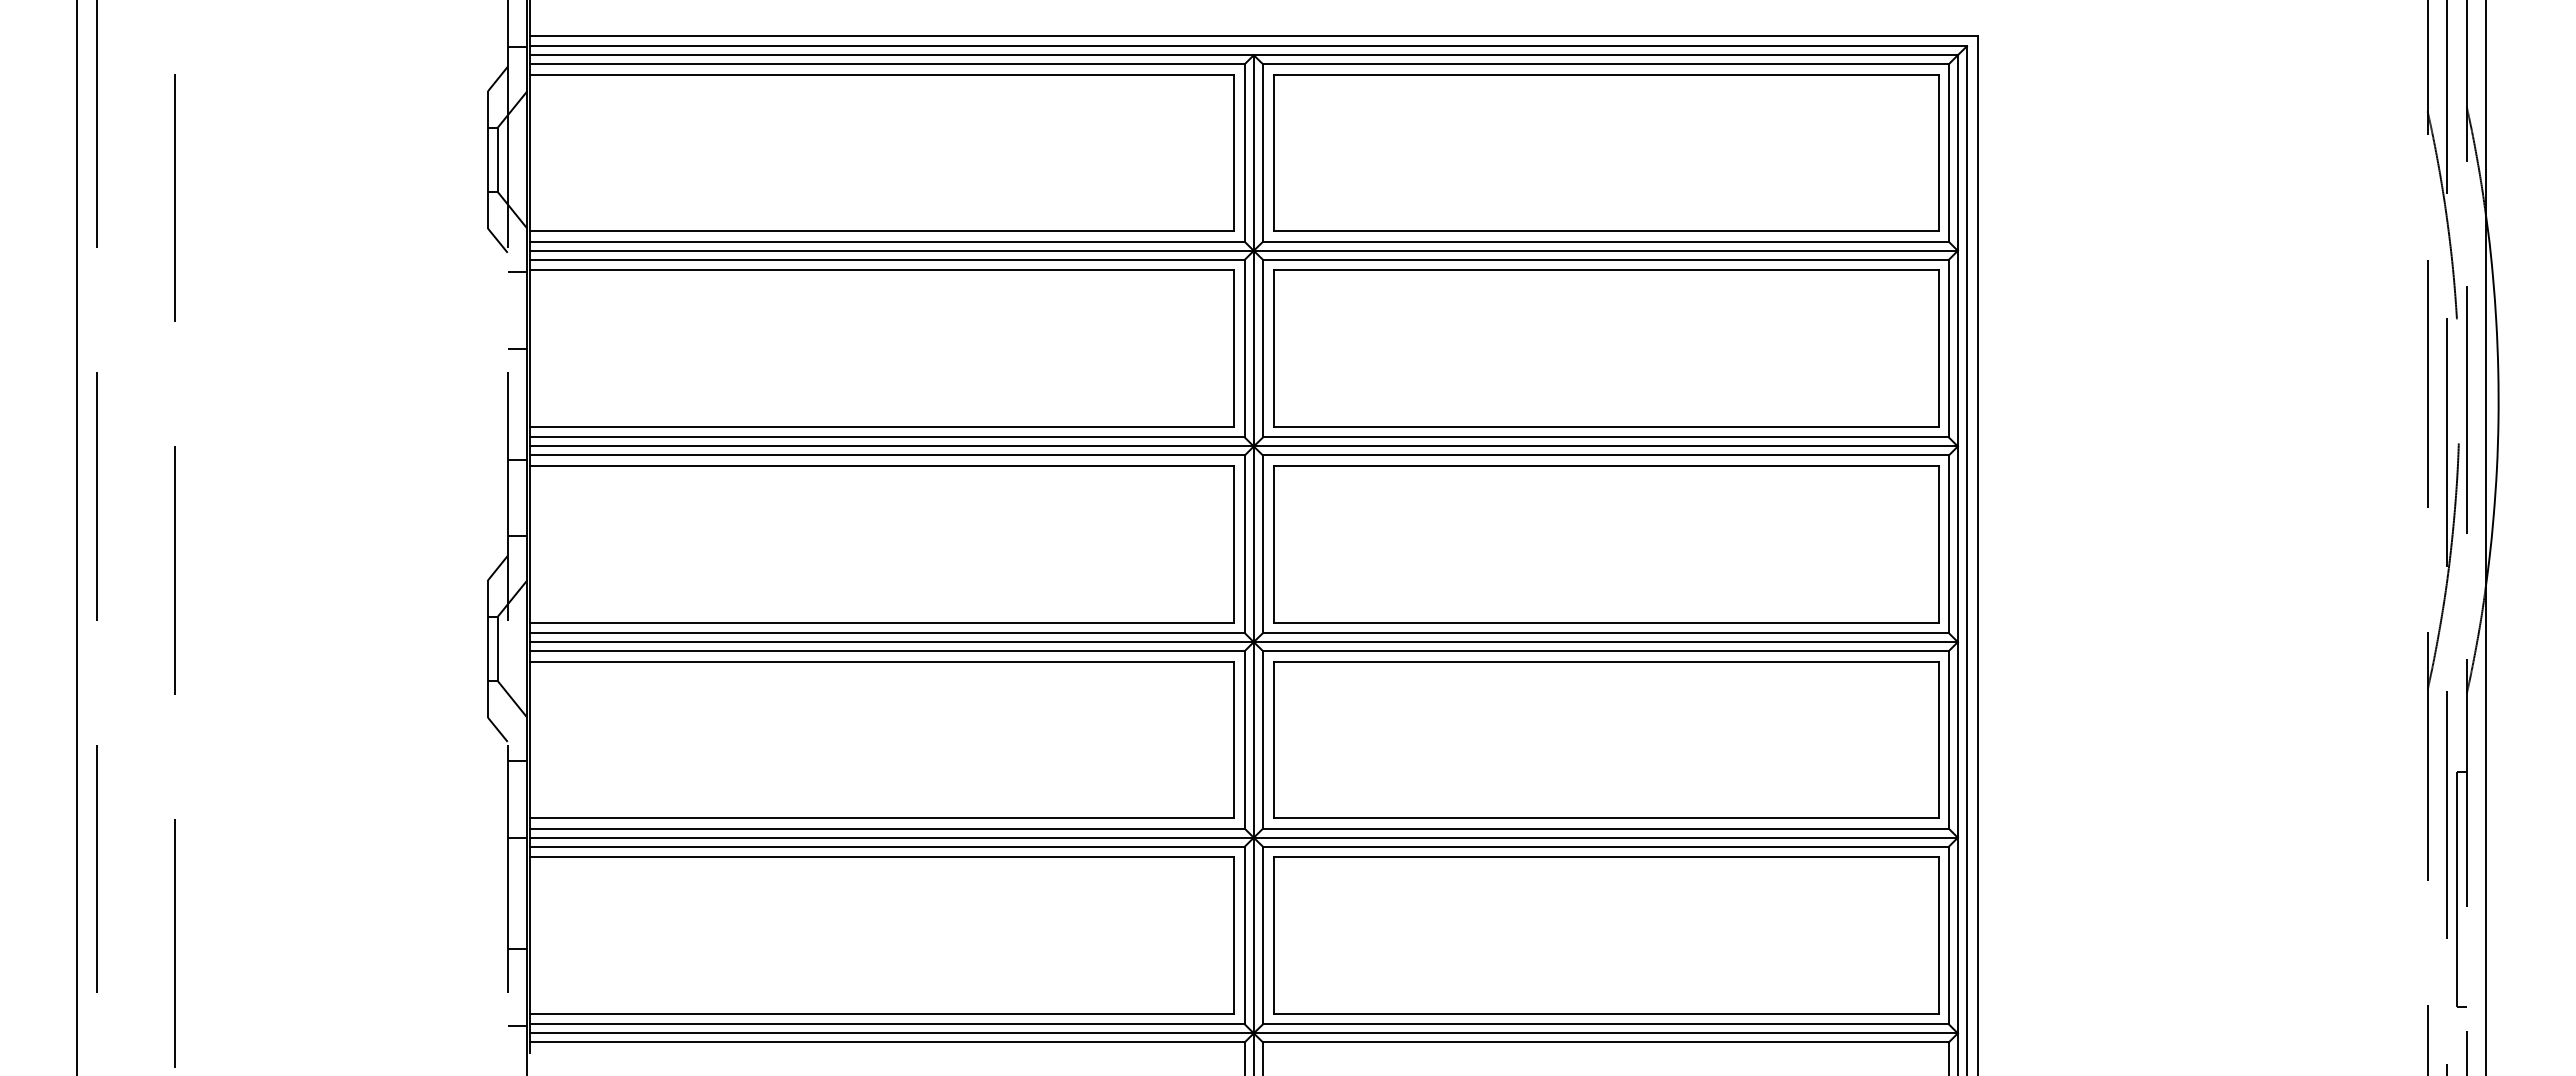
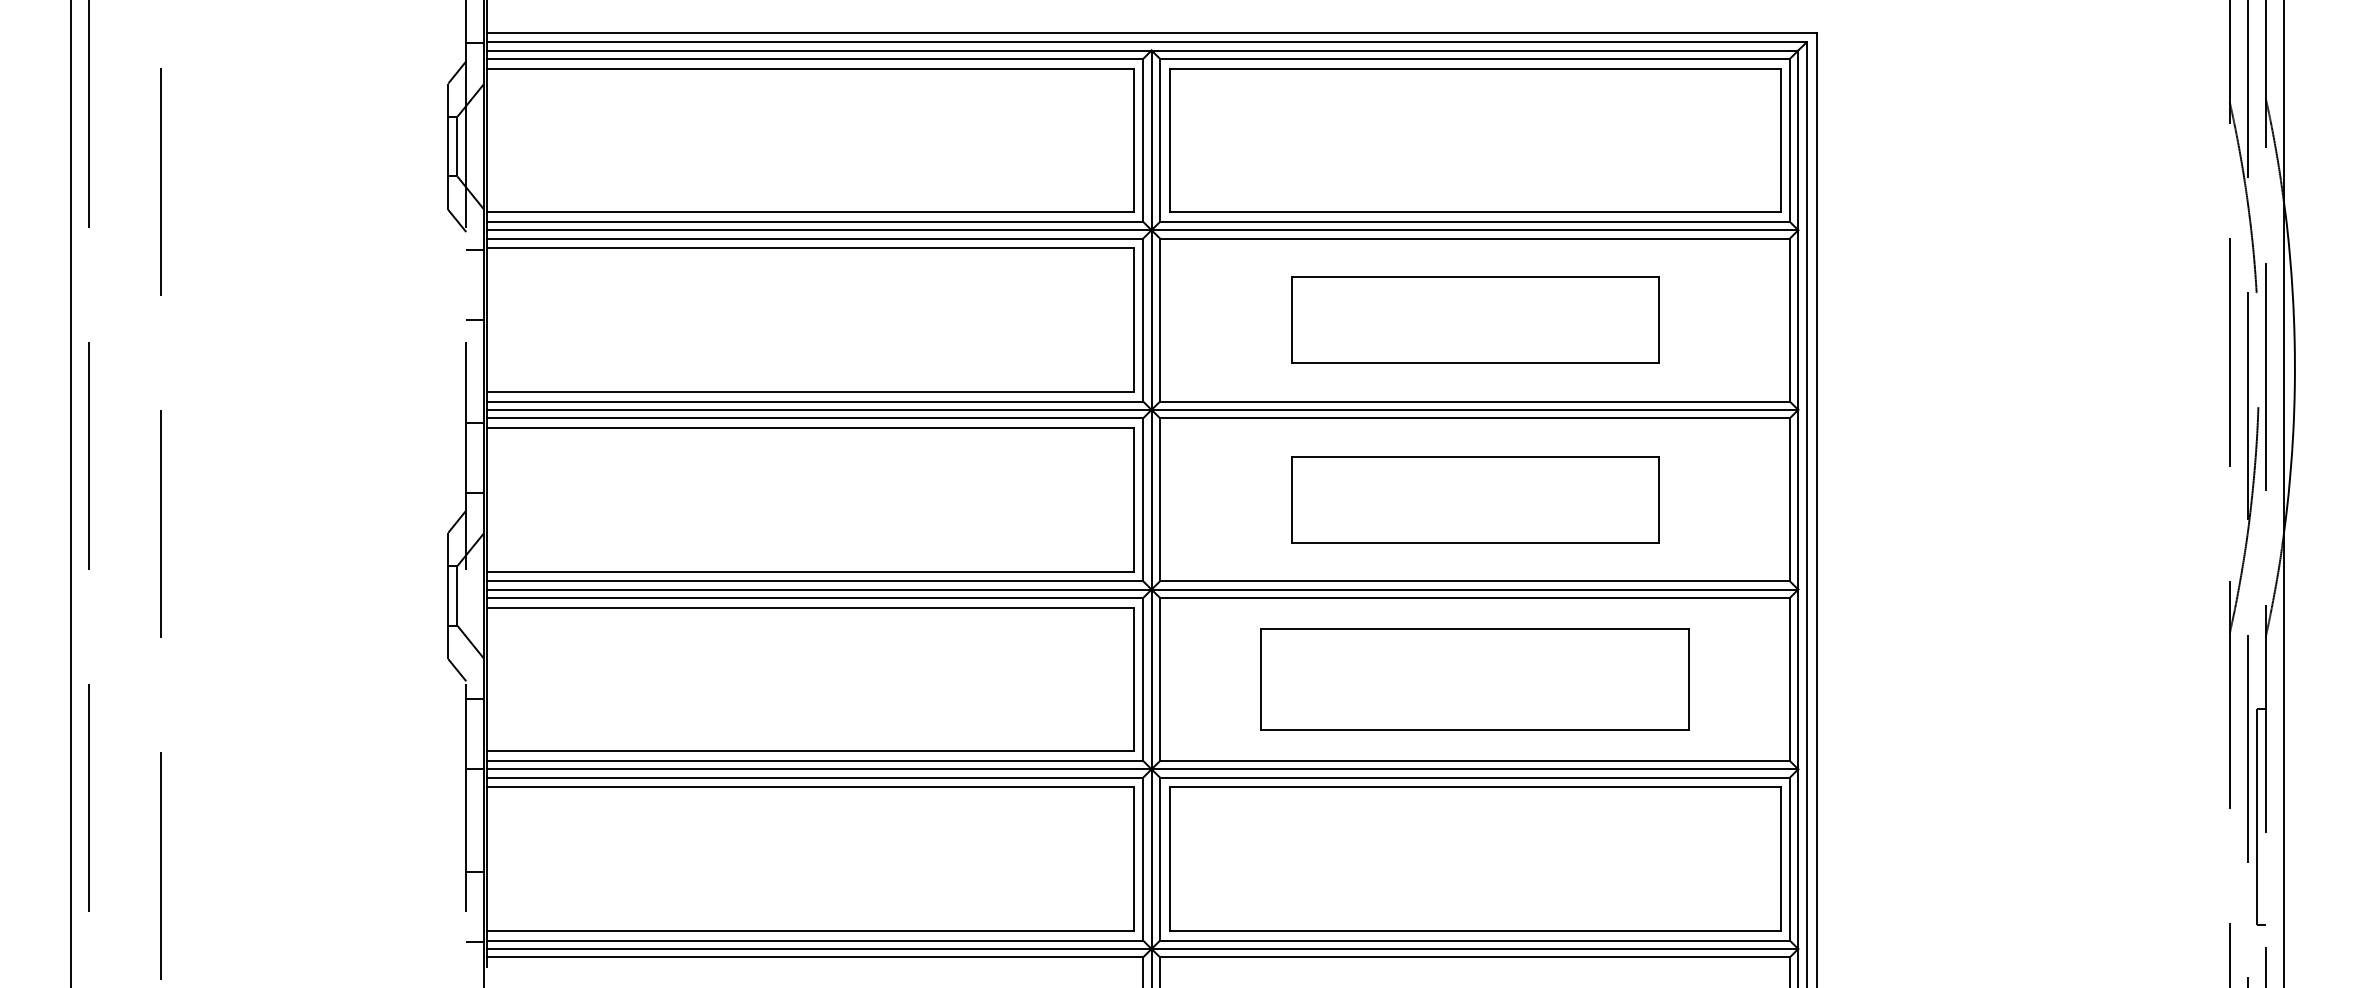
part: (1606, 348) -> (1475, 319), size x0.6
part: (1606, 544) -> (1475, 499), size x0.6
part: (1606, 739) -> (1475, 679), size x0.7

